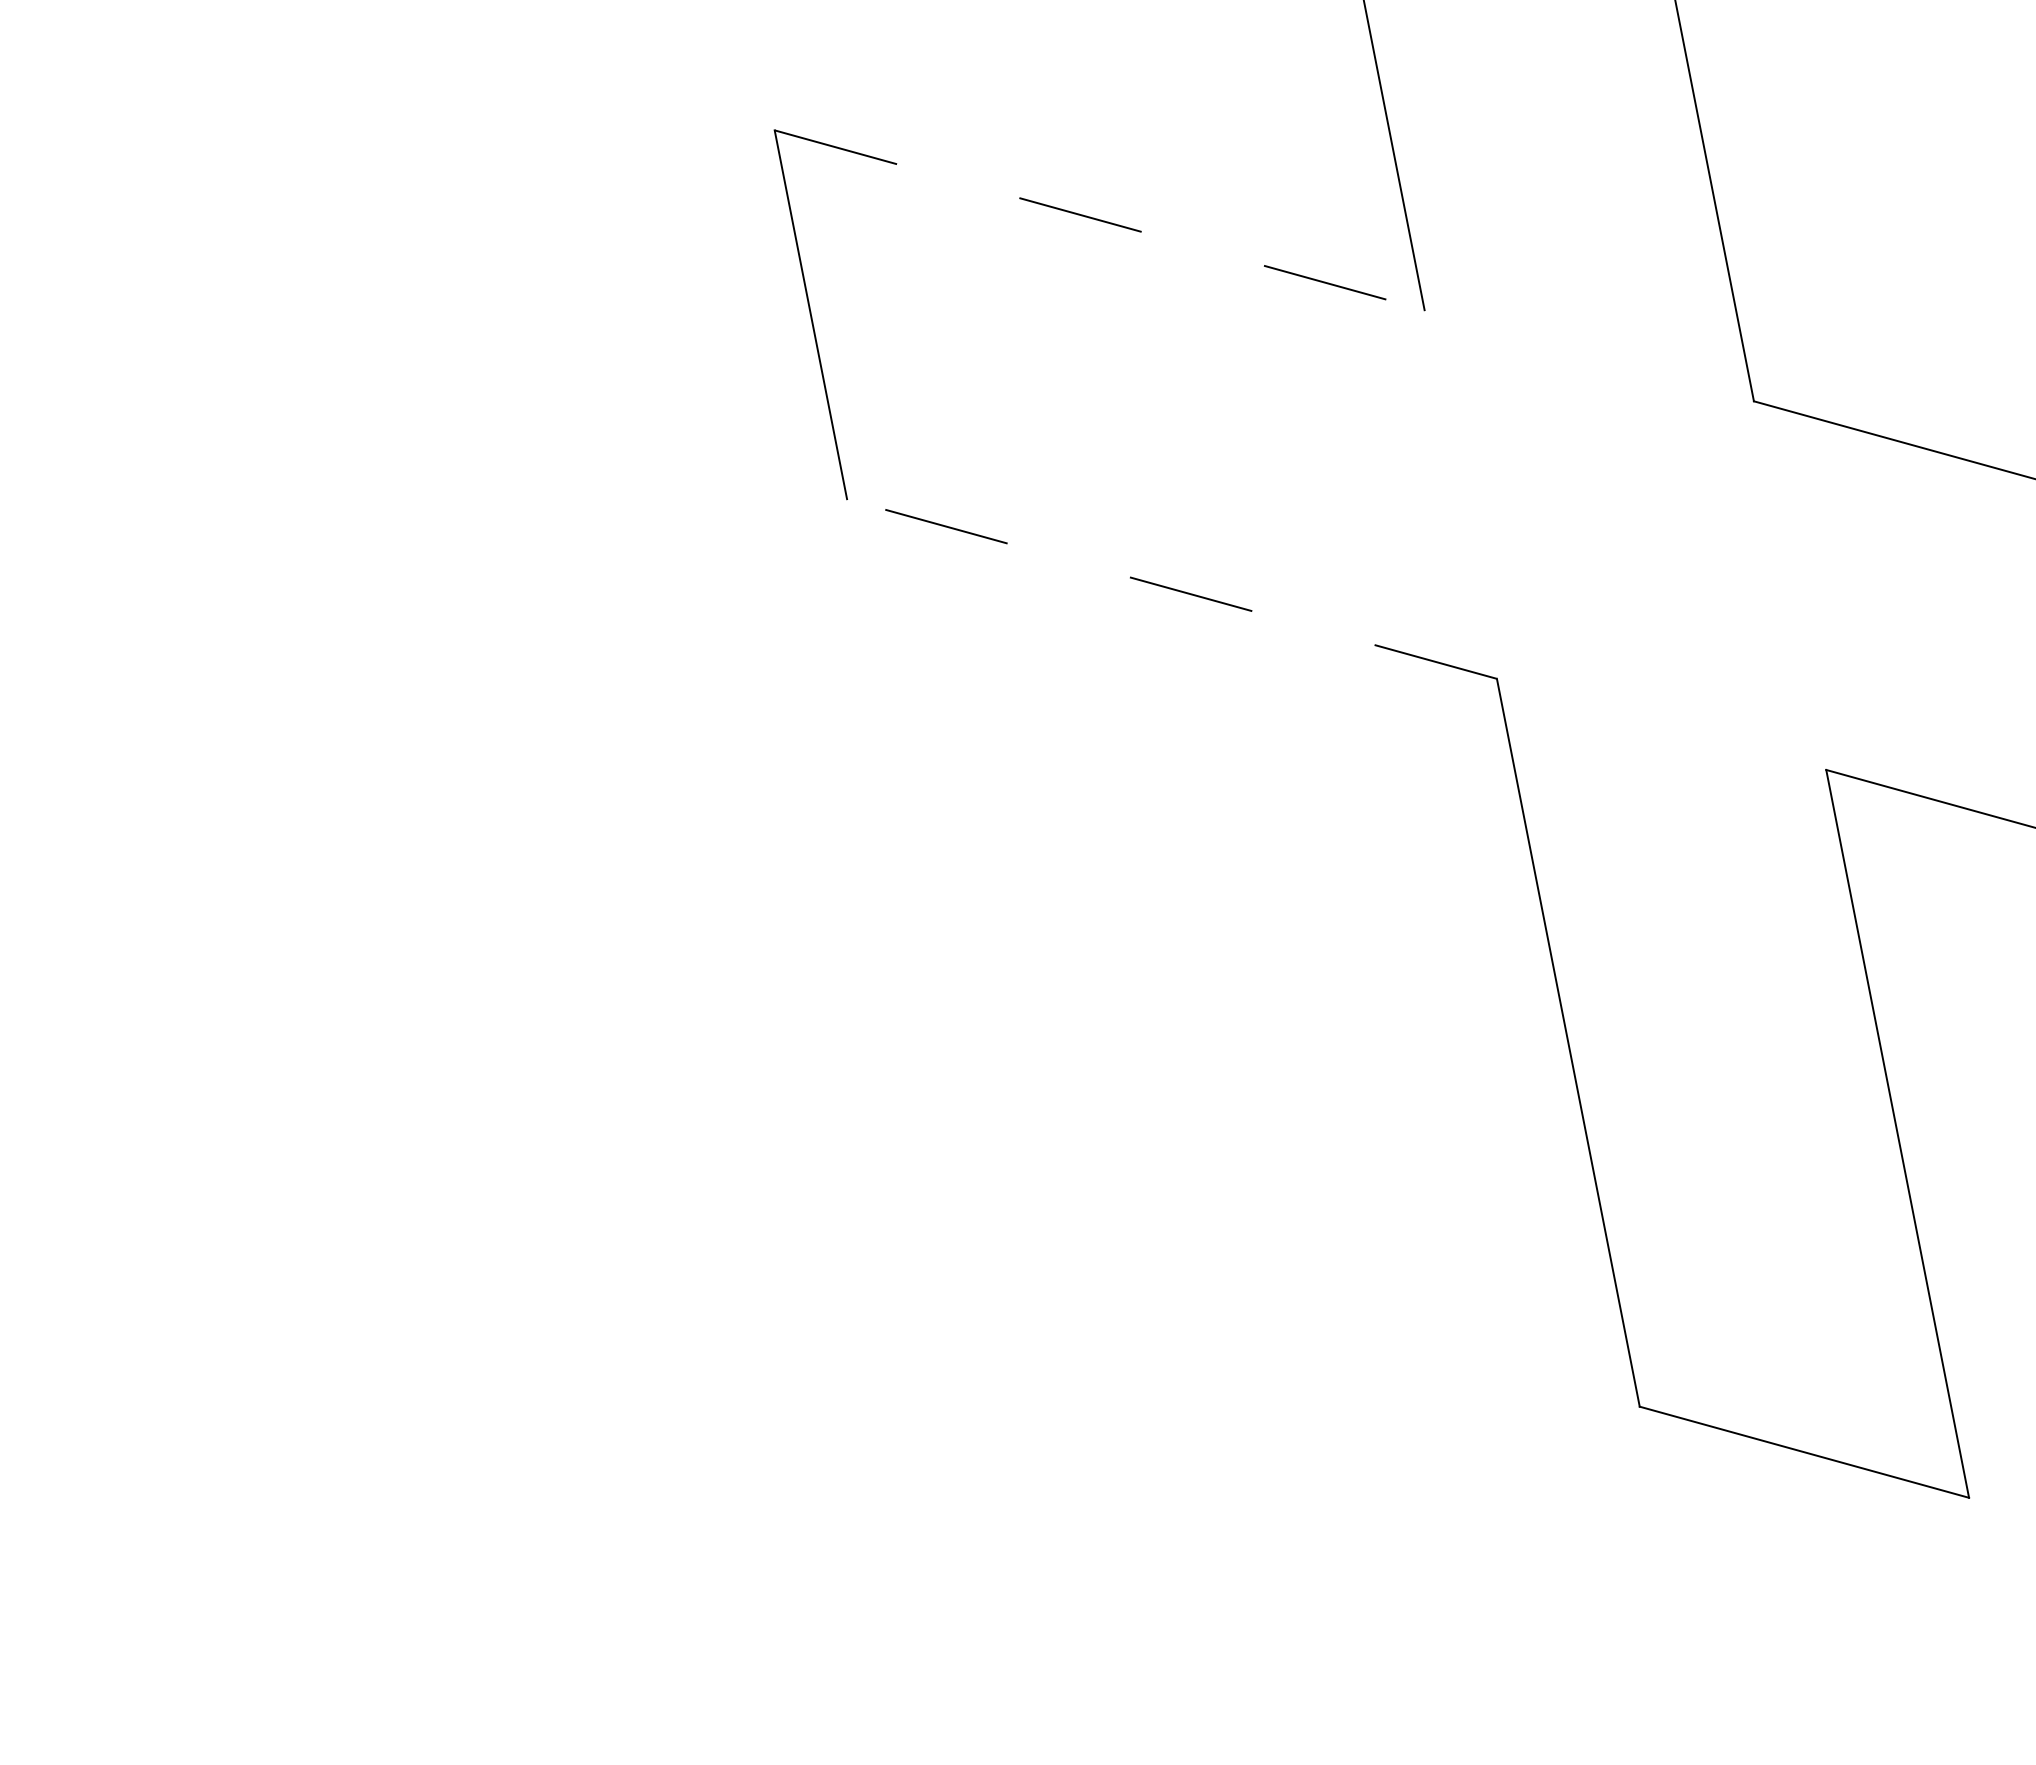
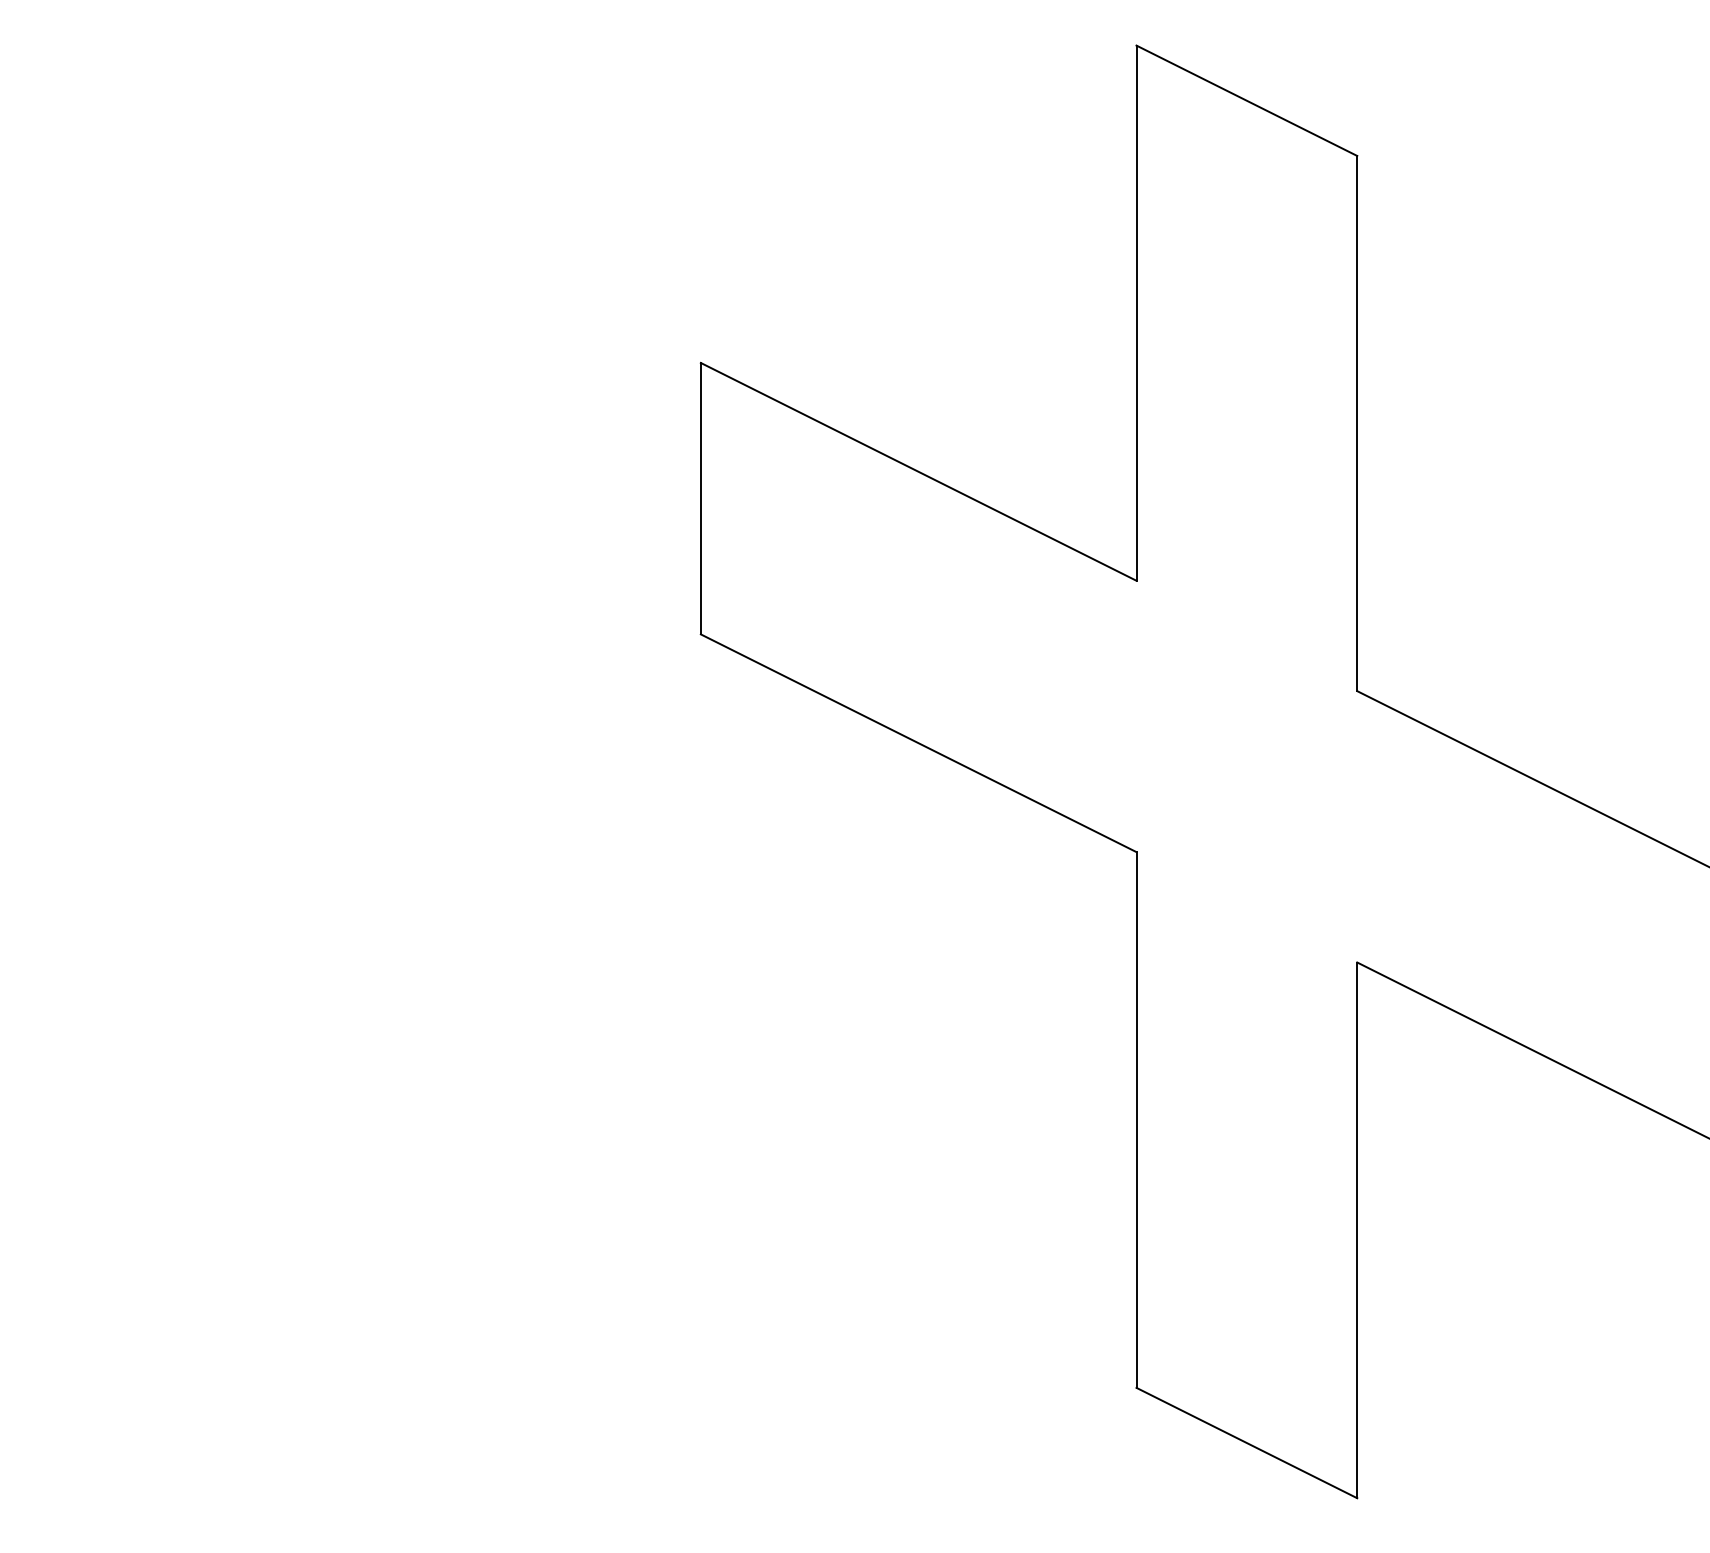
line: (1099, 219) -> (918, 471), dashed -> solid
line: (1171, 589) -> (918, 743), dashed -> solid

